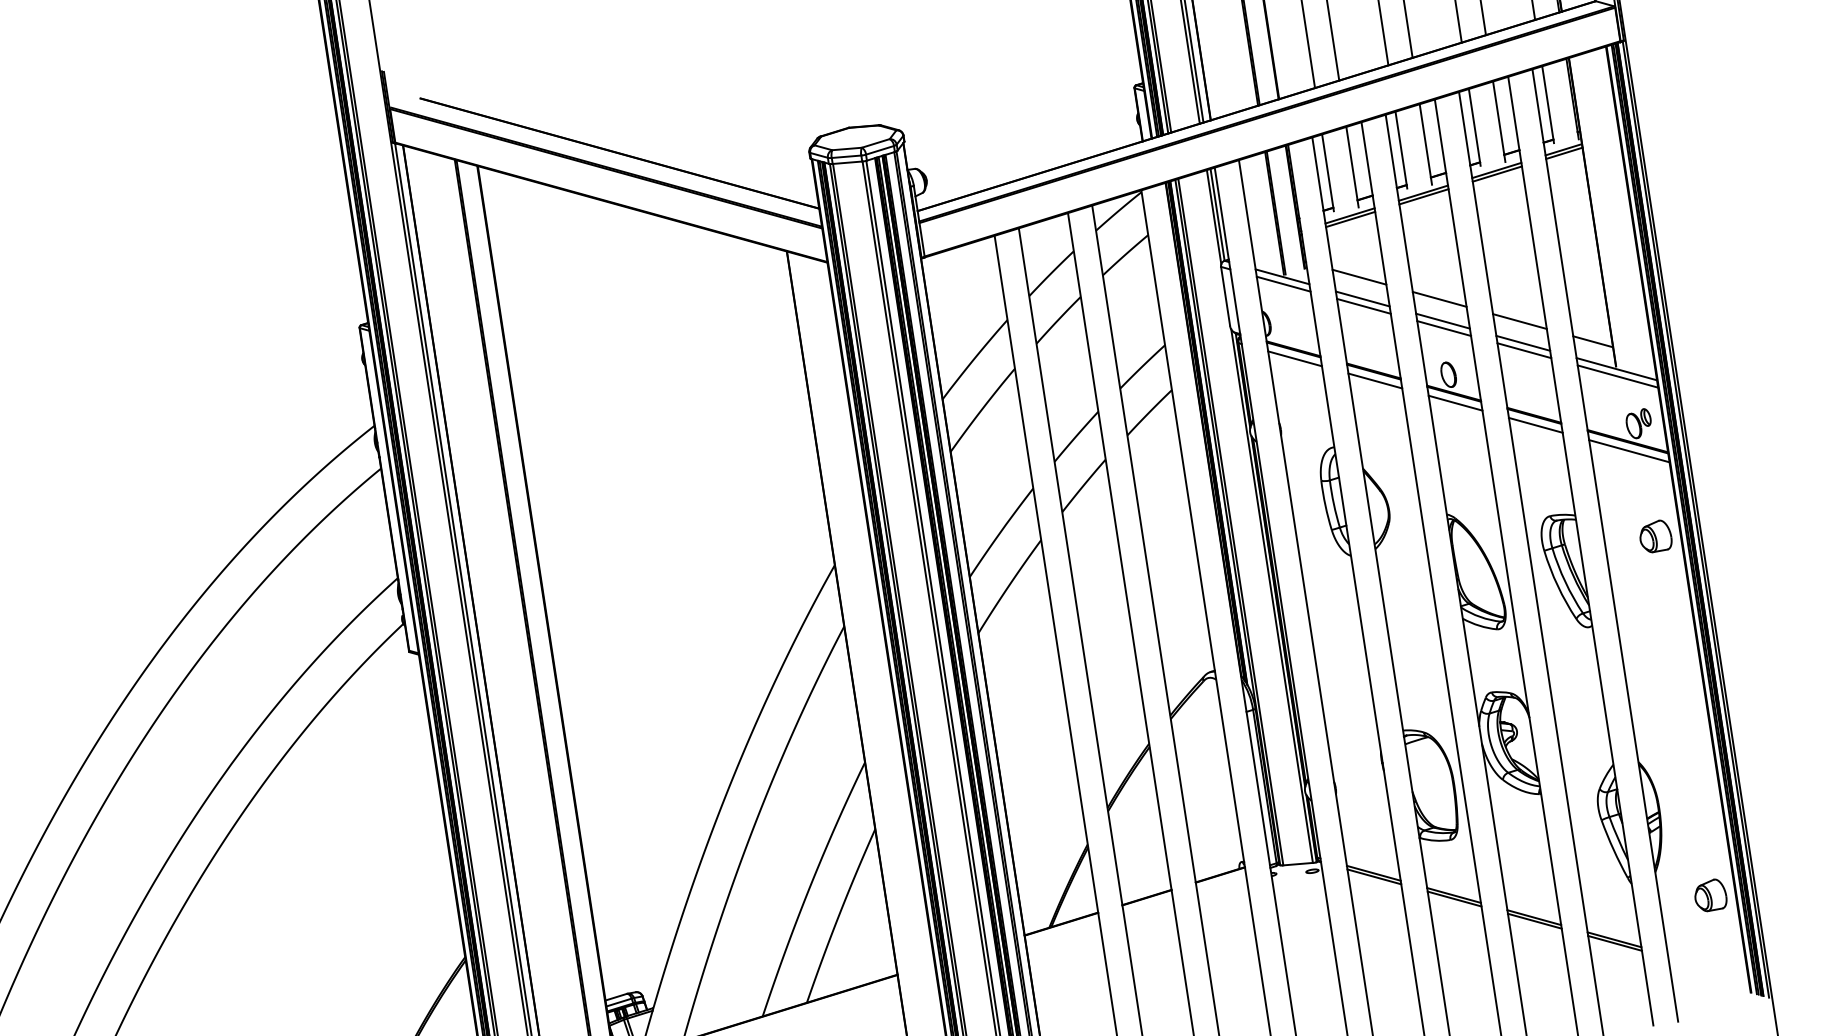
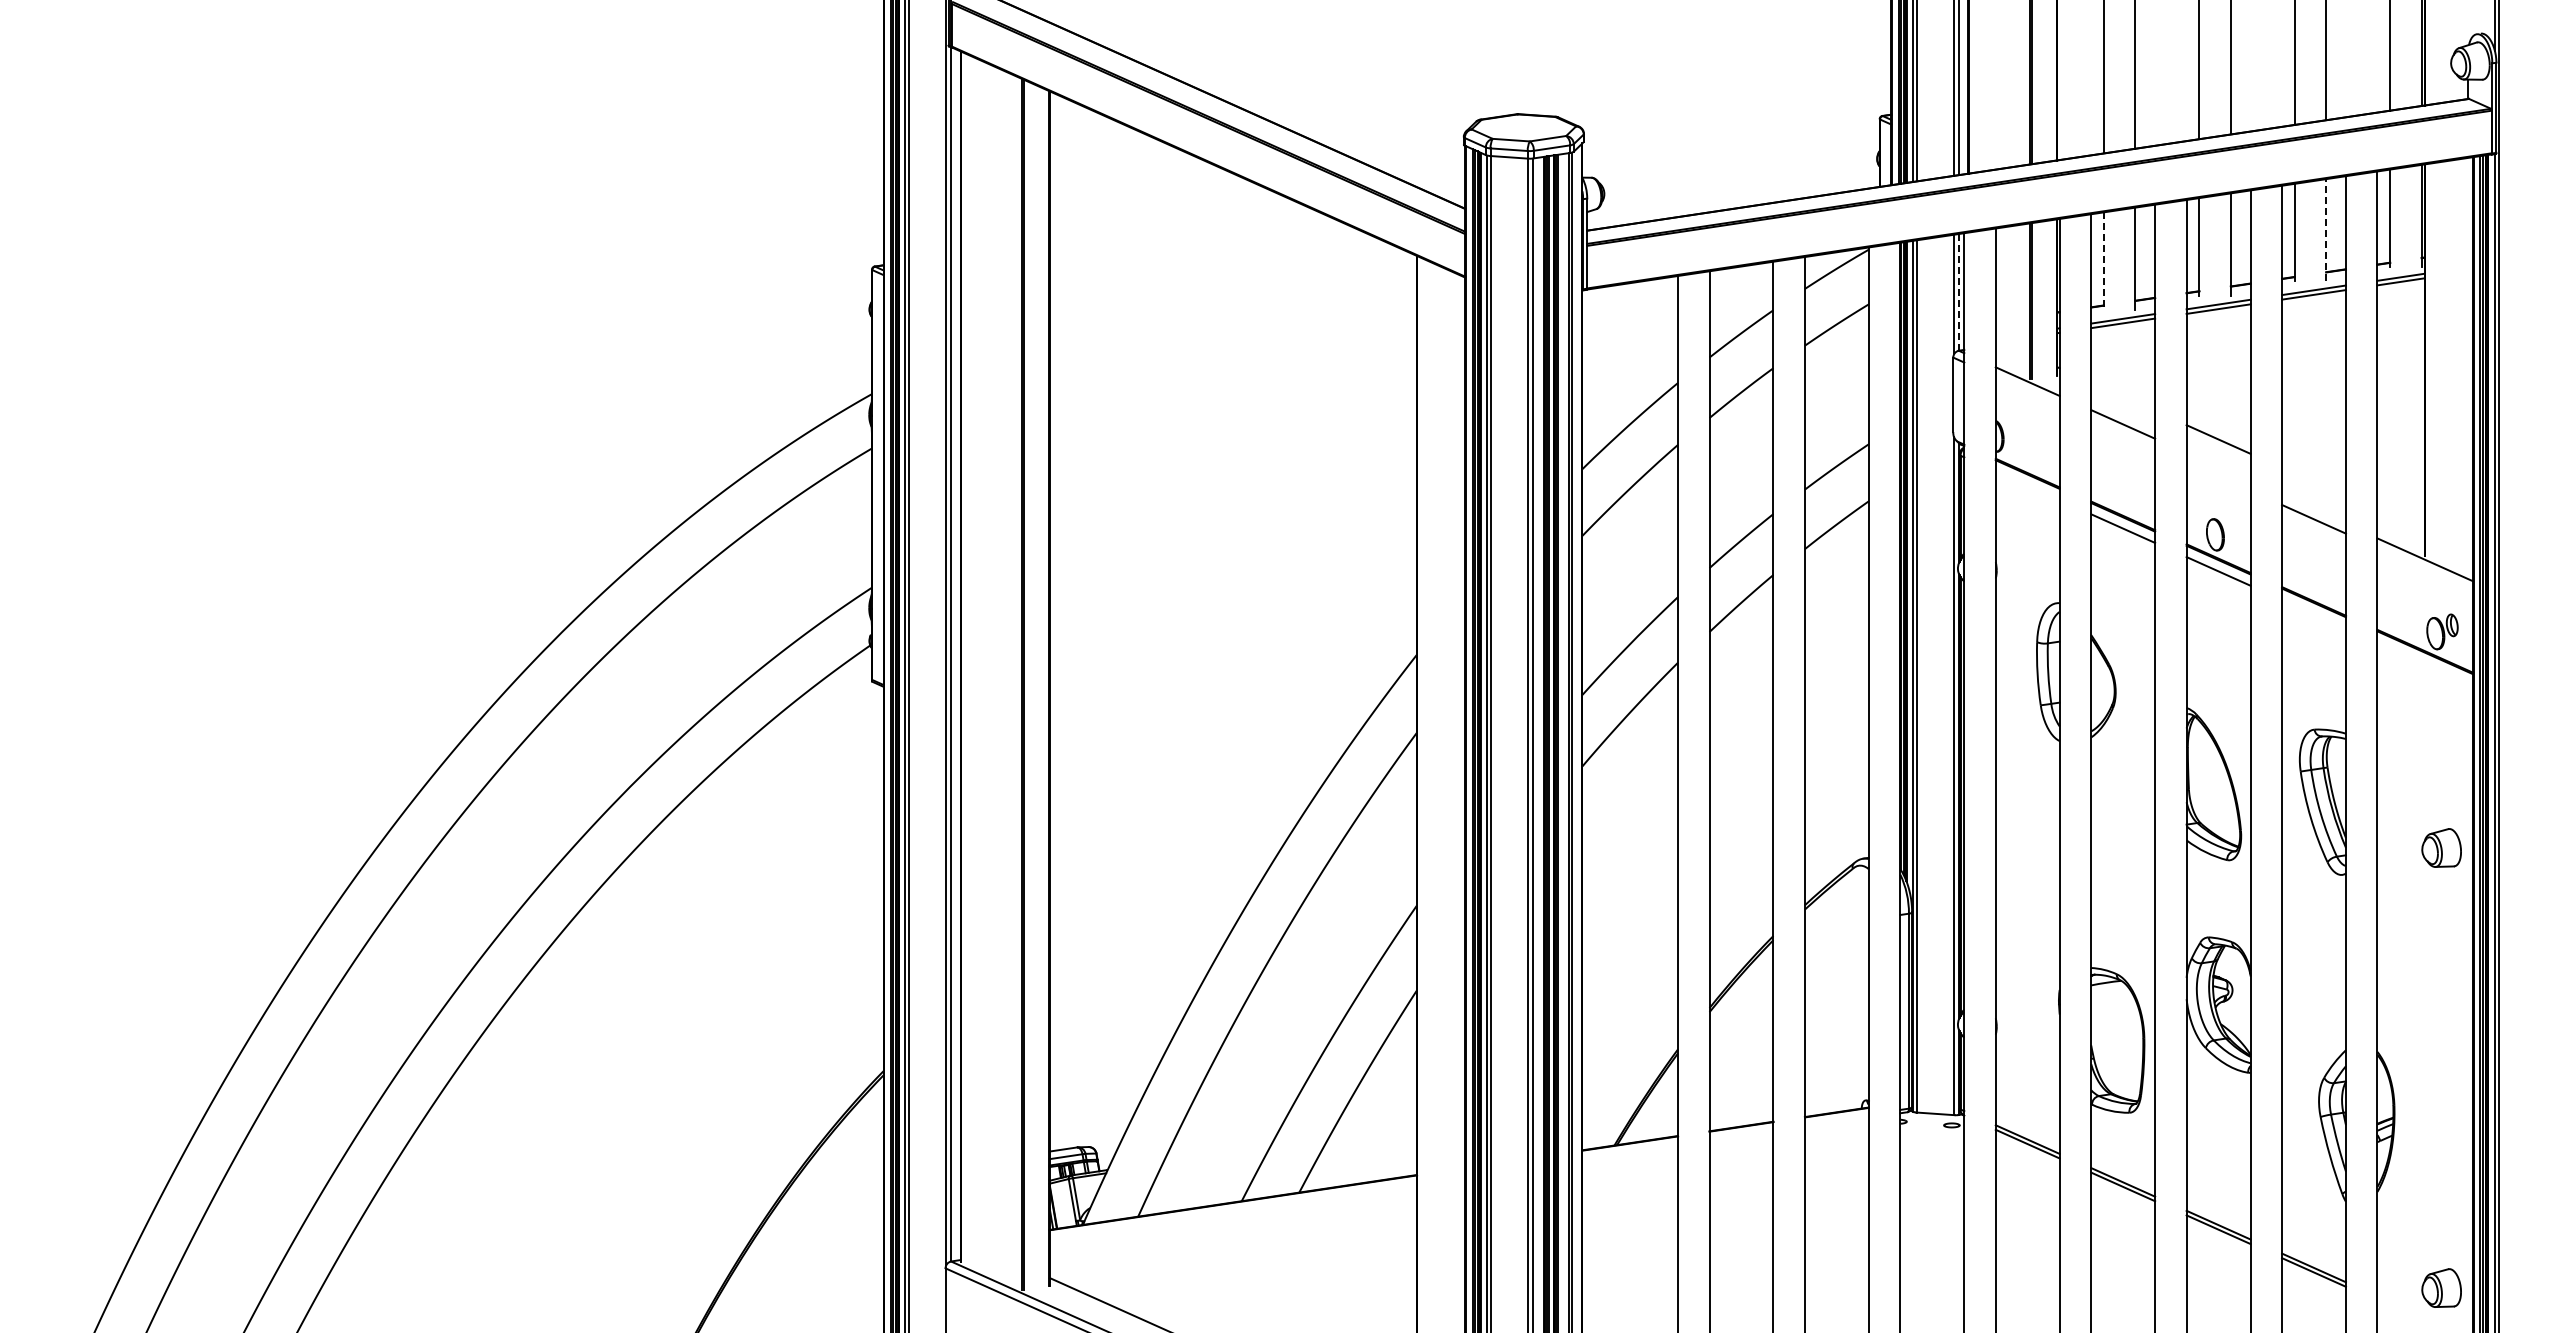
line: (1499, 121) -> (2326, 229), solid -> dashed
line: (1327, 173) -> (2103, 261), solid -> dashed
line: (1217, 214) -> (1958, 291), solid -> dashed
line: (1359, 277) -> (2123, 396), removed
line: (1283, 283) -> (2027, 390), removed
line: (1364, 306) -> (2123, 433), removed
line: (1442, 320) -> (2218, 466), removed
line: (1519, 321) -> (2313, 481), removed
line: (1444, 328) -> (2218, 476), removed
line: (1592, 341) -> (2400, 520), removed
line: (1522, 343) -> (2313, 509), removed
line: (1294, 358) -> (2027, 485), removed
line: (1618, 375) -> (2425, 568), removed
line: (1535, 424) -> (2313, 613), removed
line: (1629, 450) -> (2425, 663), removed
part: (1655, 536) -> (2441, 847), moved
part: (1710, 895) -> (2441, 1287), moved

